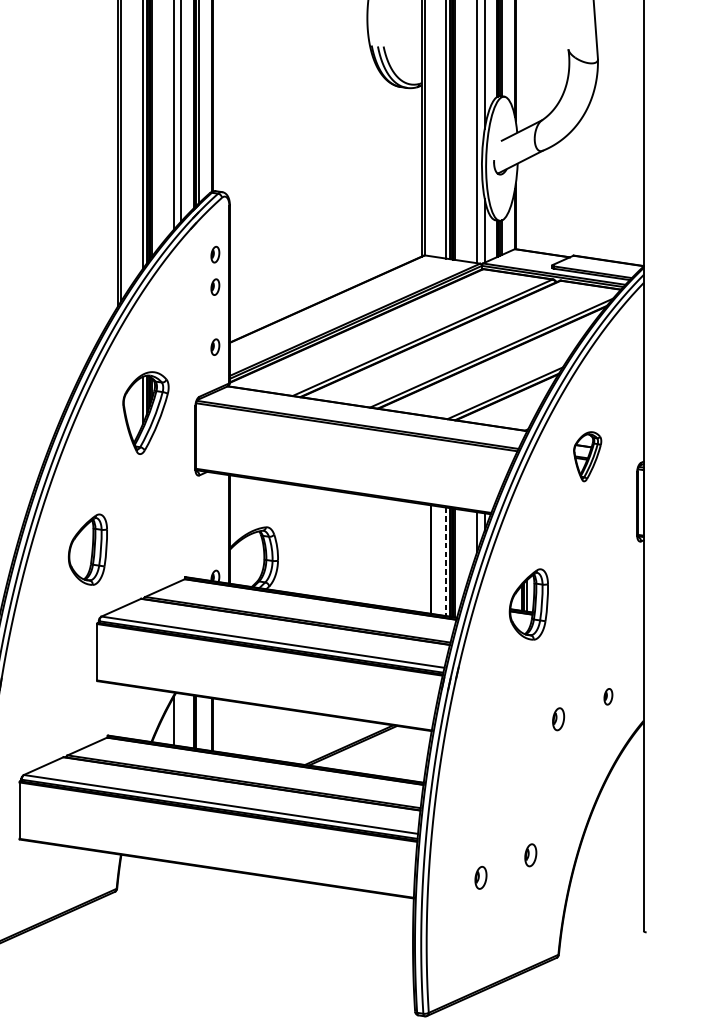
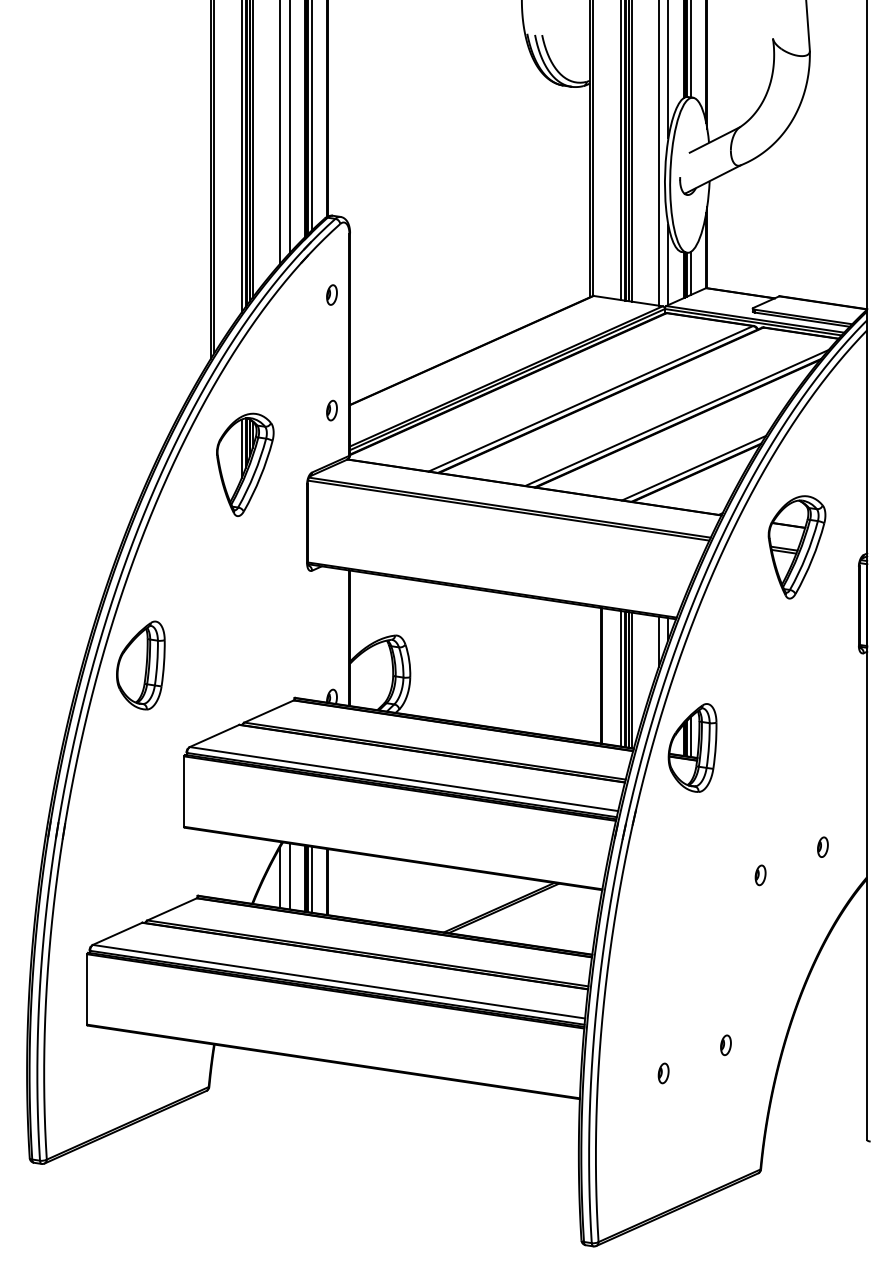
part: (214, 287) -> (331, 335), removed
part: (146, 412) -> (245, 464), moved
part: (587, 456) -> (796, 547), size x1.67
part: (87, 549) -> (140, 665), moved
line: (446, 561) -> (620, 678), dashed -> solid
part: (528, 604) -> (692, 747), moved
part: (558, 719) -> (760, 875), size x0.71
line: (181, 720) -> (289, 876), added
line: (198, 722) -> (311, 879), added
part: (530, 855) -> (725, 1045), size x0.71
part: (480, 877) -> (663, 1073), size x0.71

